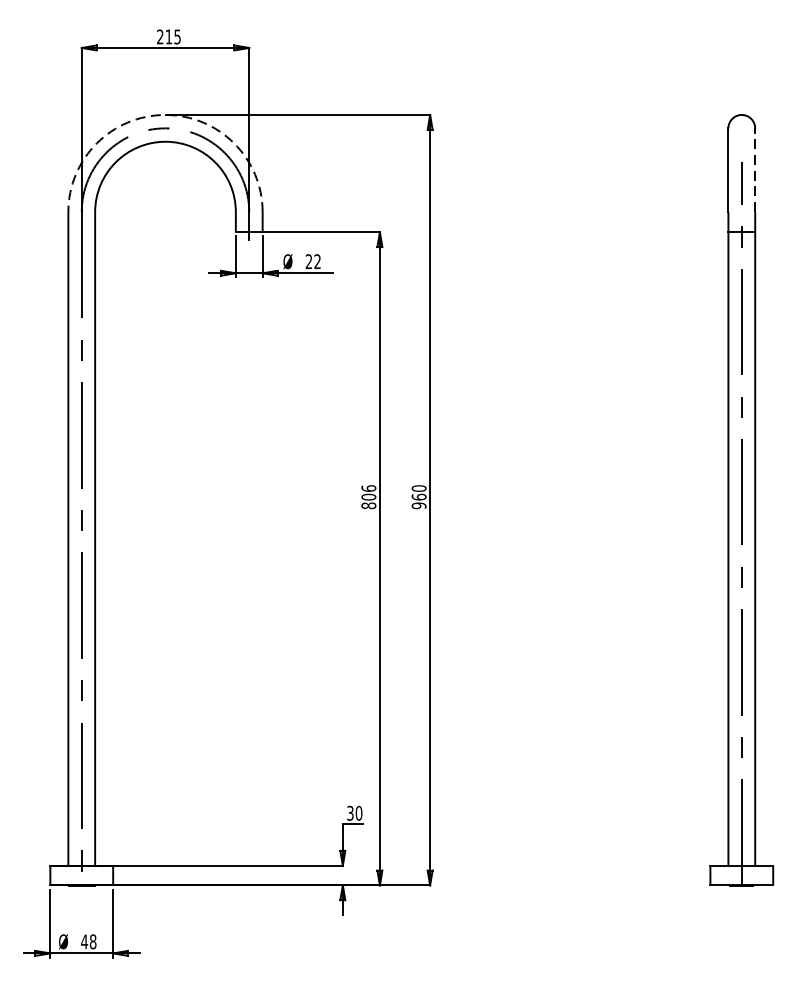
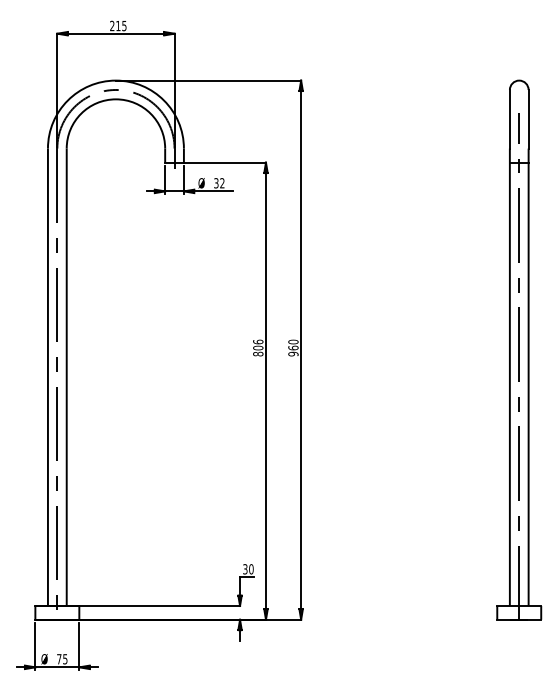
arc: (164, 114) -> (115, 80), dashed -> solid
line: (755, 169) -> (528, 118), dashed -> solid
text: (309, 262) -> (216, 183), 22 -> 32
text: (87, 942) -> (61, 659), 48 -> 75

